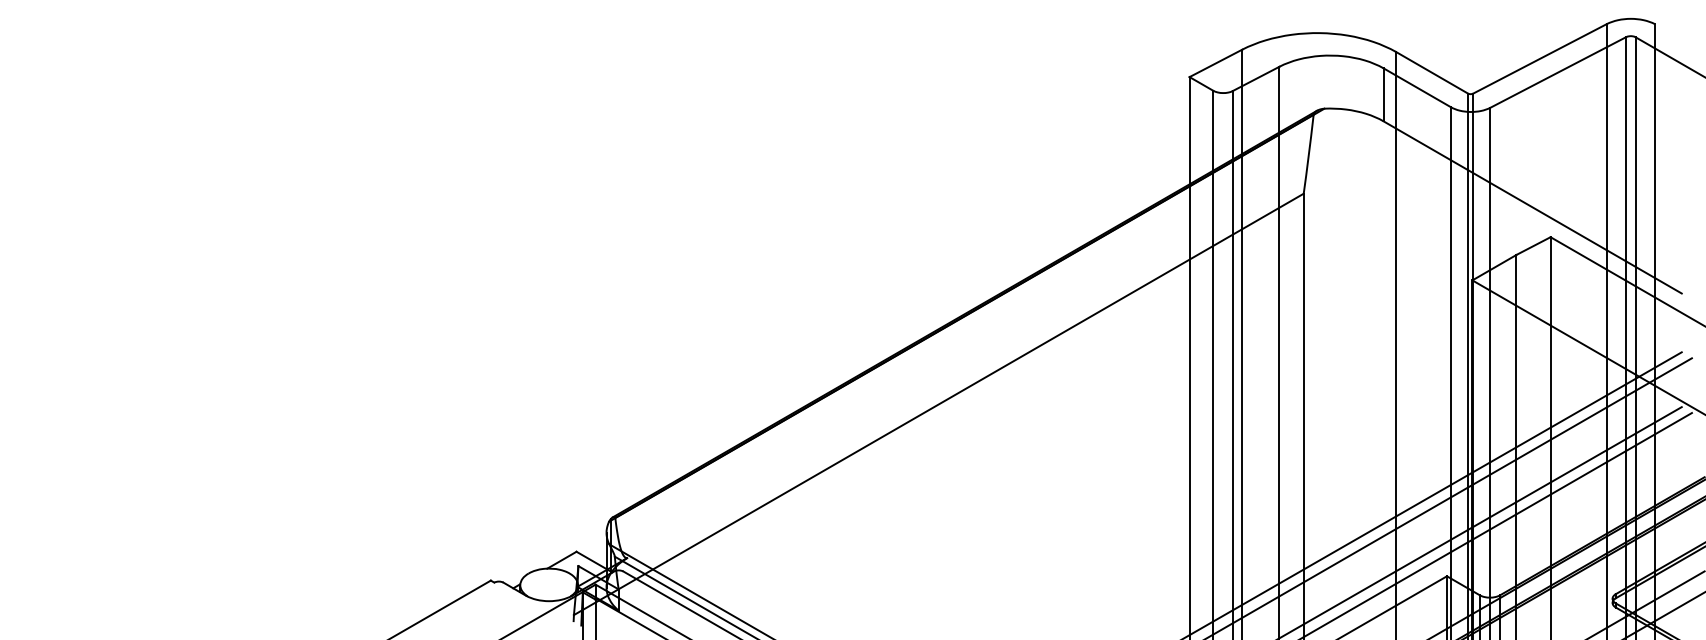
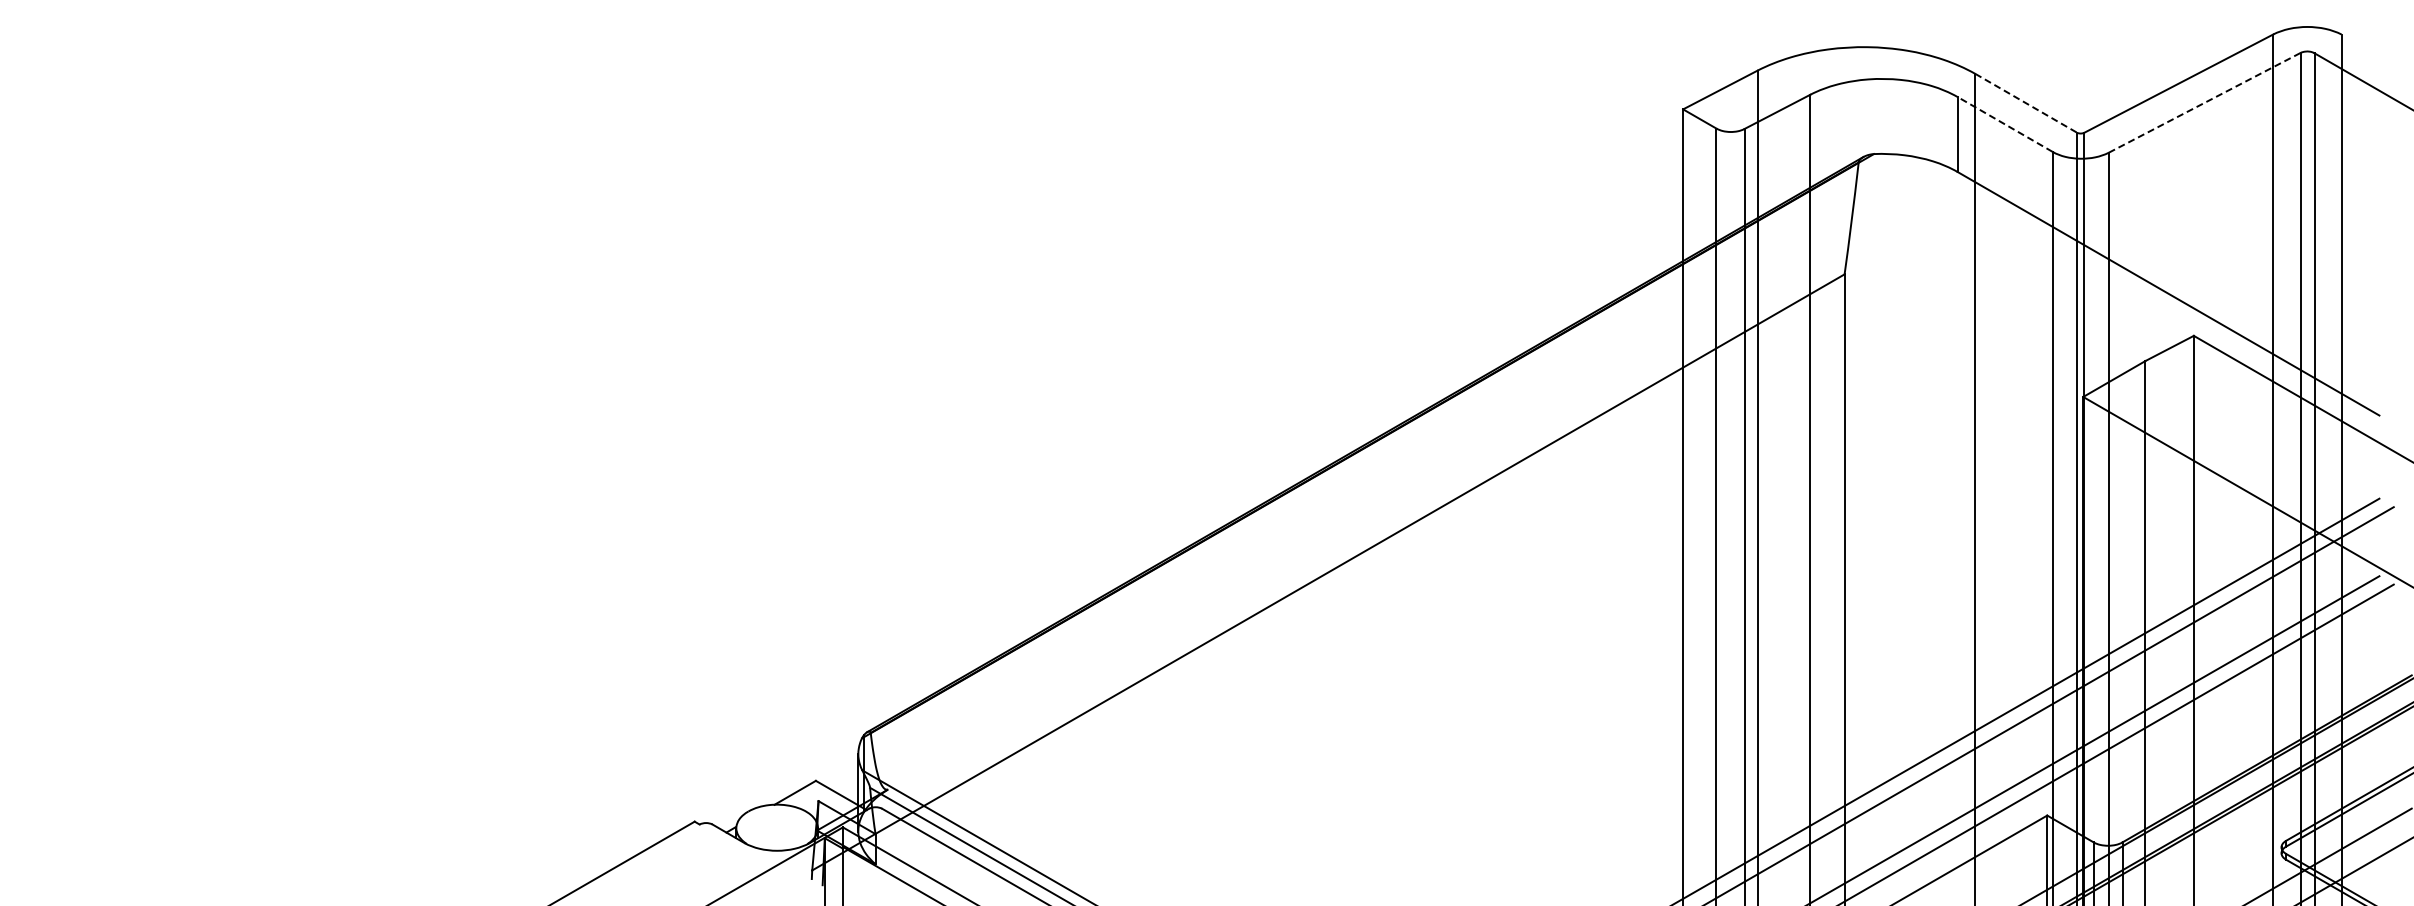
line: (1432, 72) -> (2026, 103), solid -> dashed
line: (1558, 72) -> (2205, 102), solid -> dashed
line: (1417, 87) -> (2005, 124), solid -> dashed

